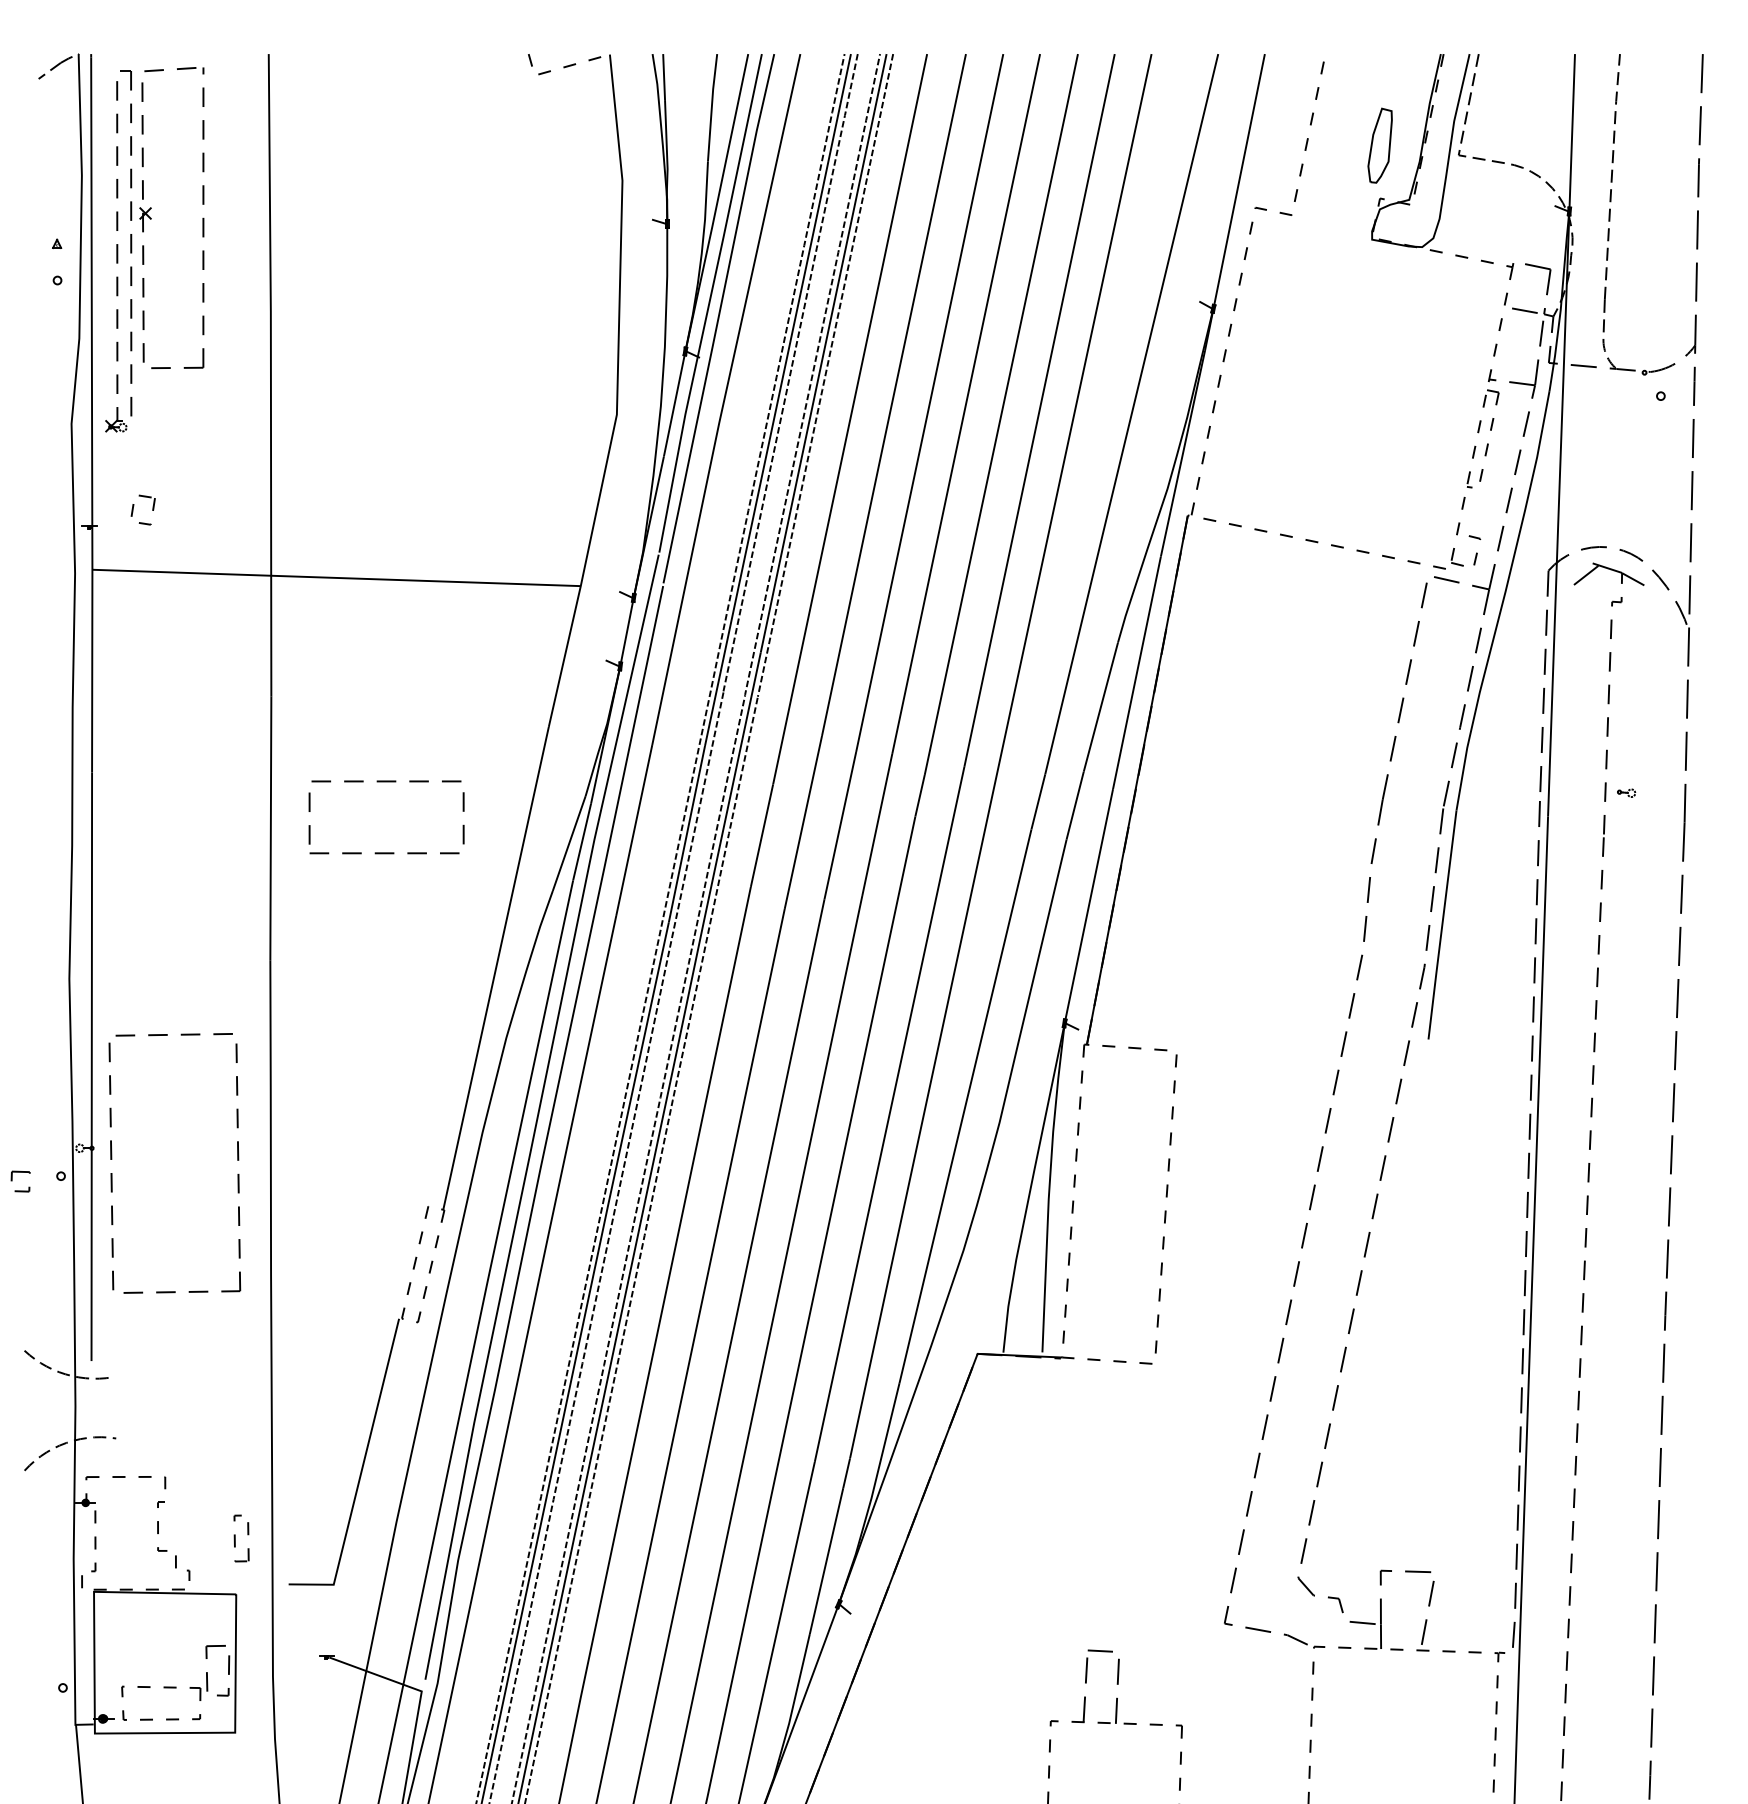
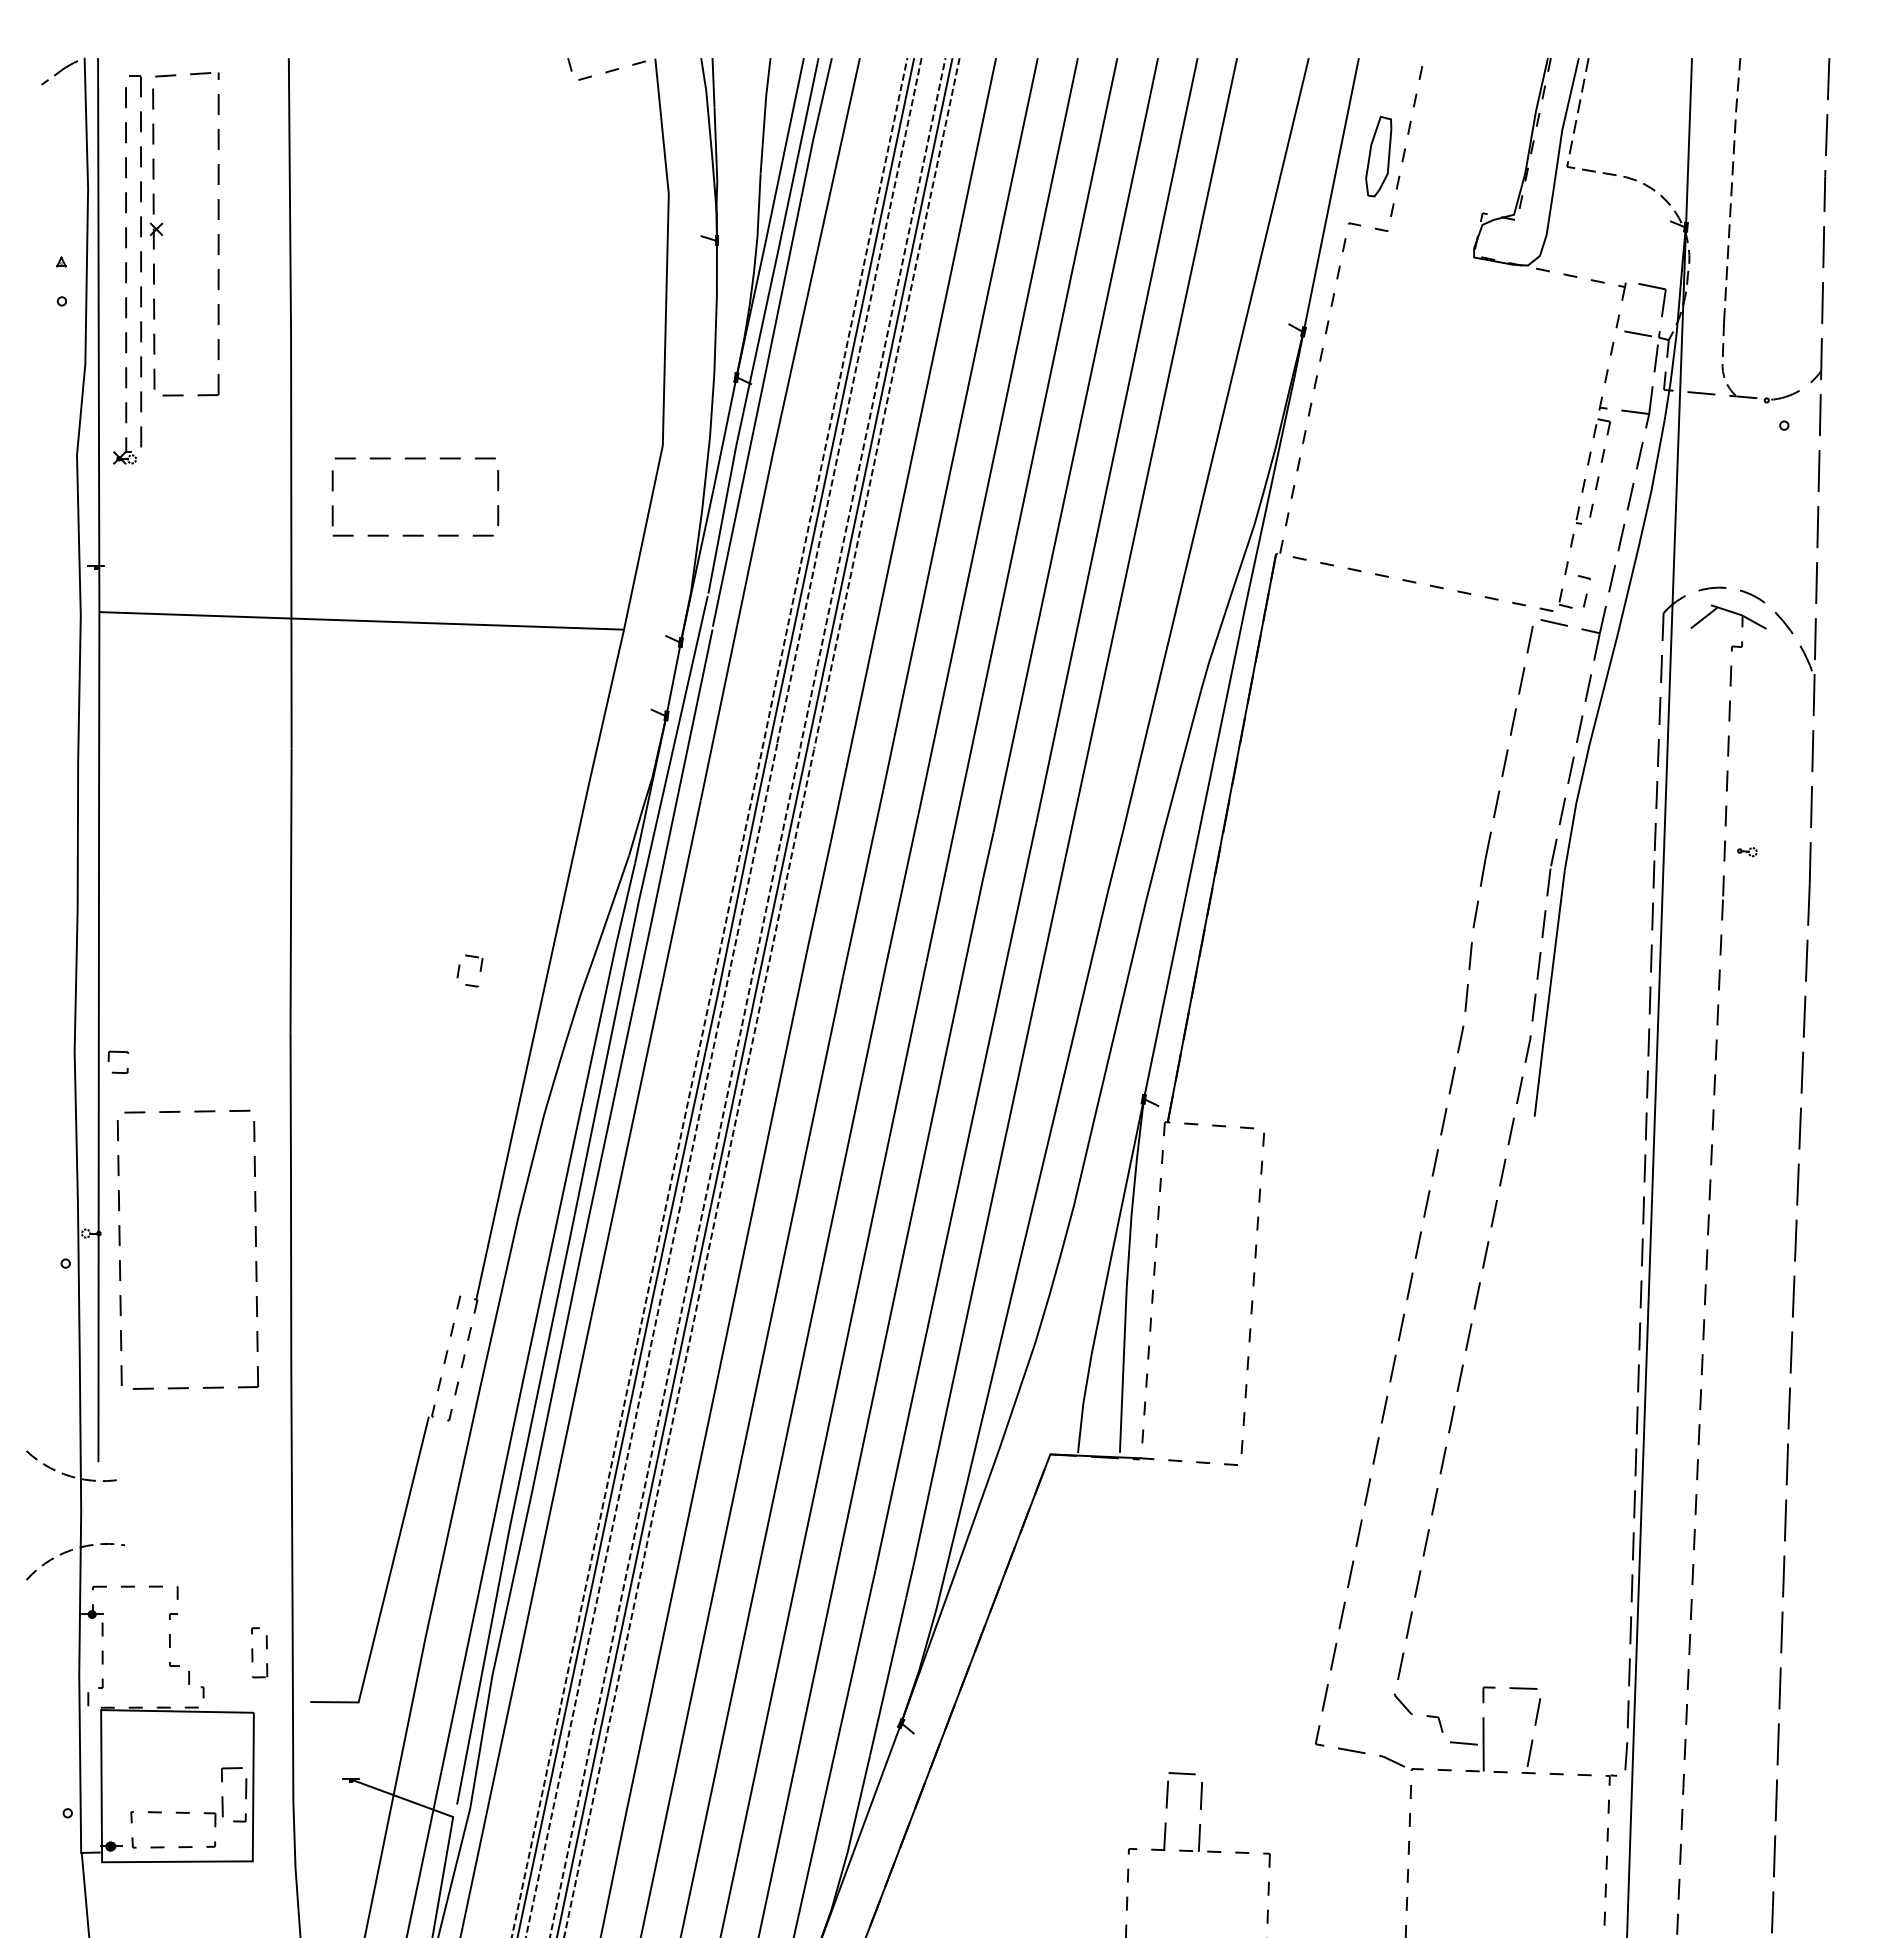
part: (1379, 145) -> (1378, 156), moved
part: (134, 505) -> (460, 966), moved
part: (386, 782) -> (415, 459), moved
part: (12, 1180) -> (109, 1061), moved

